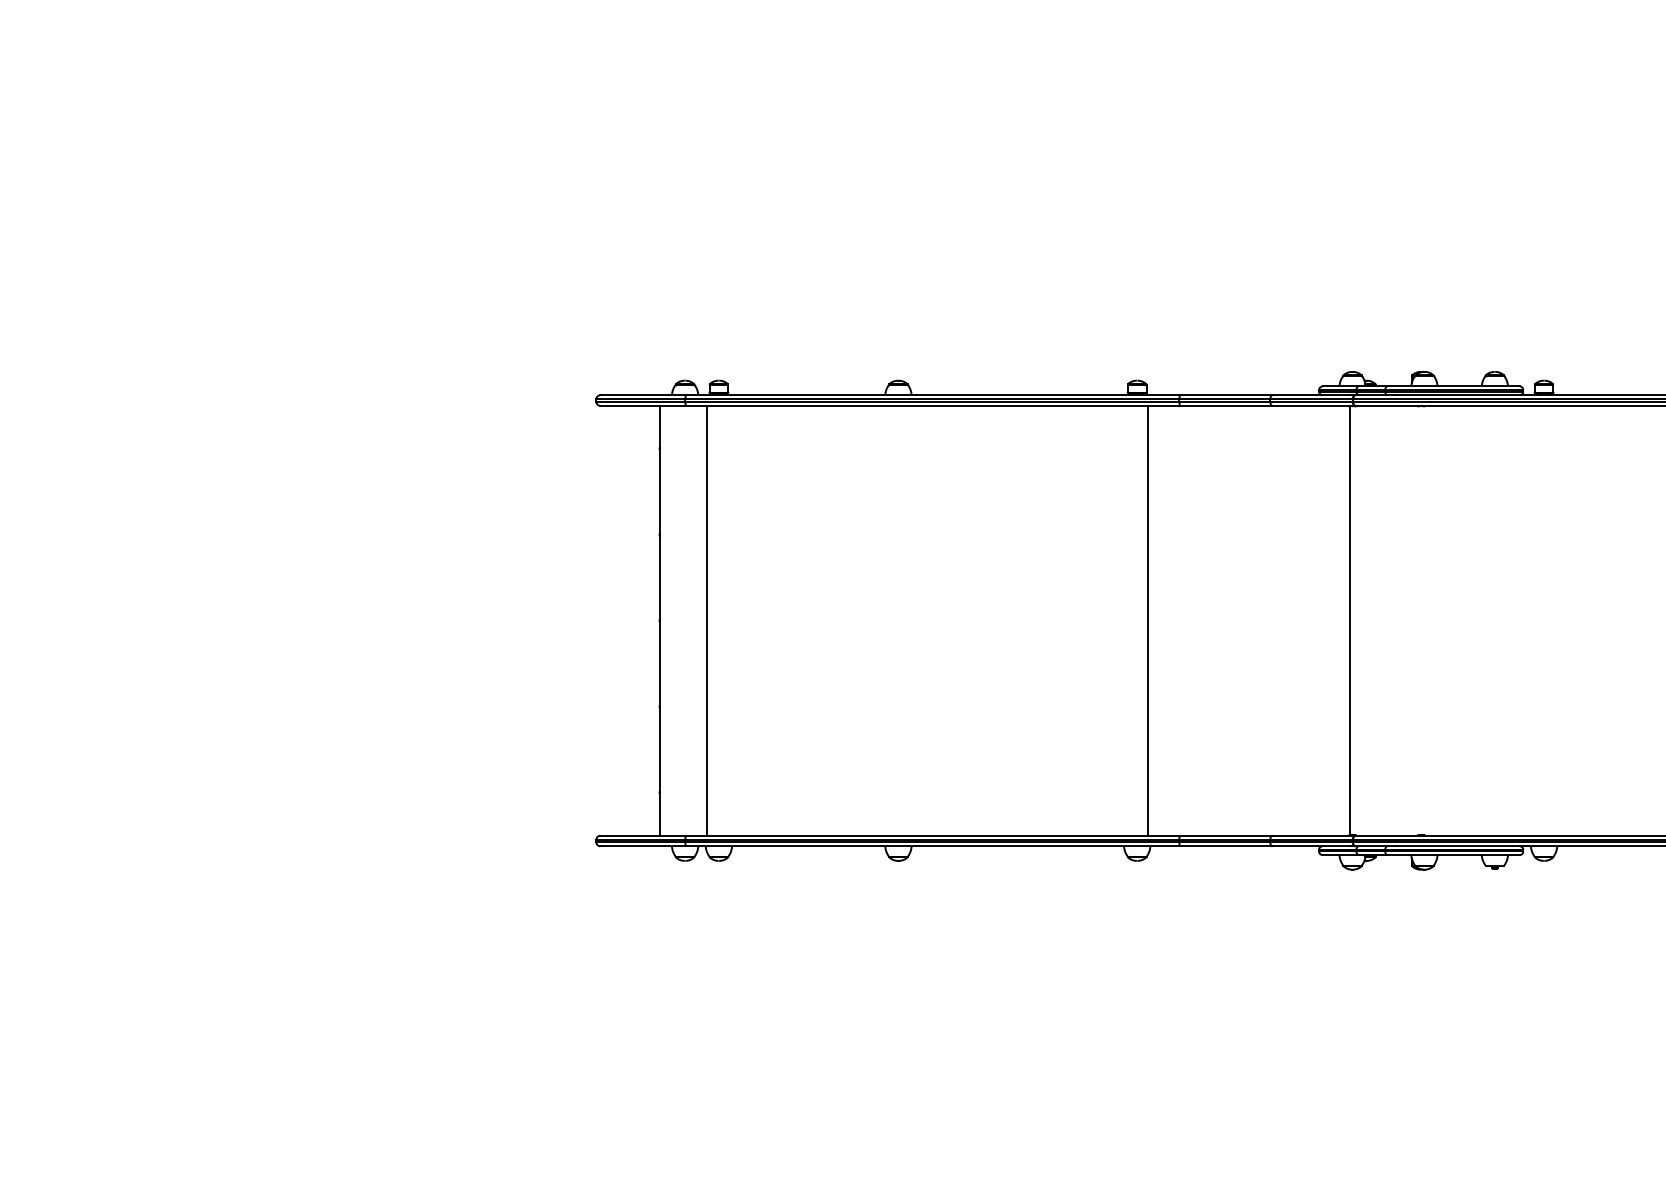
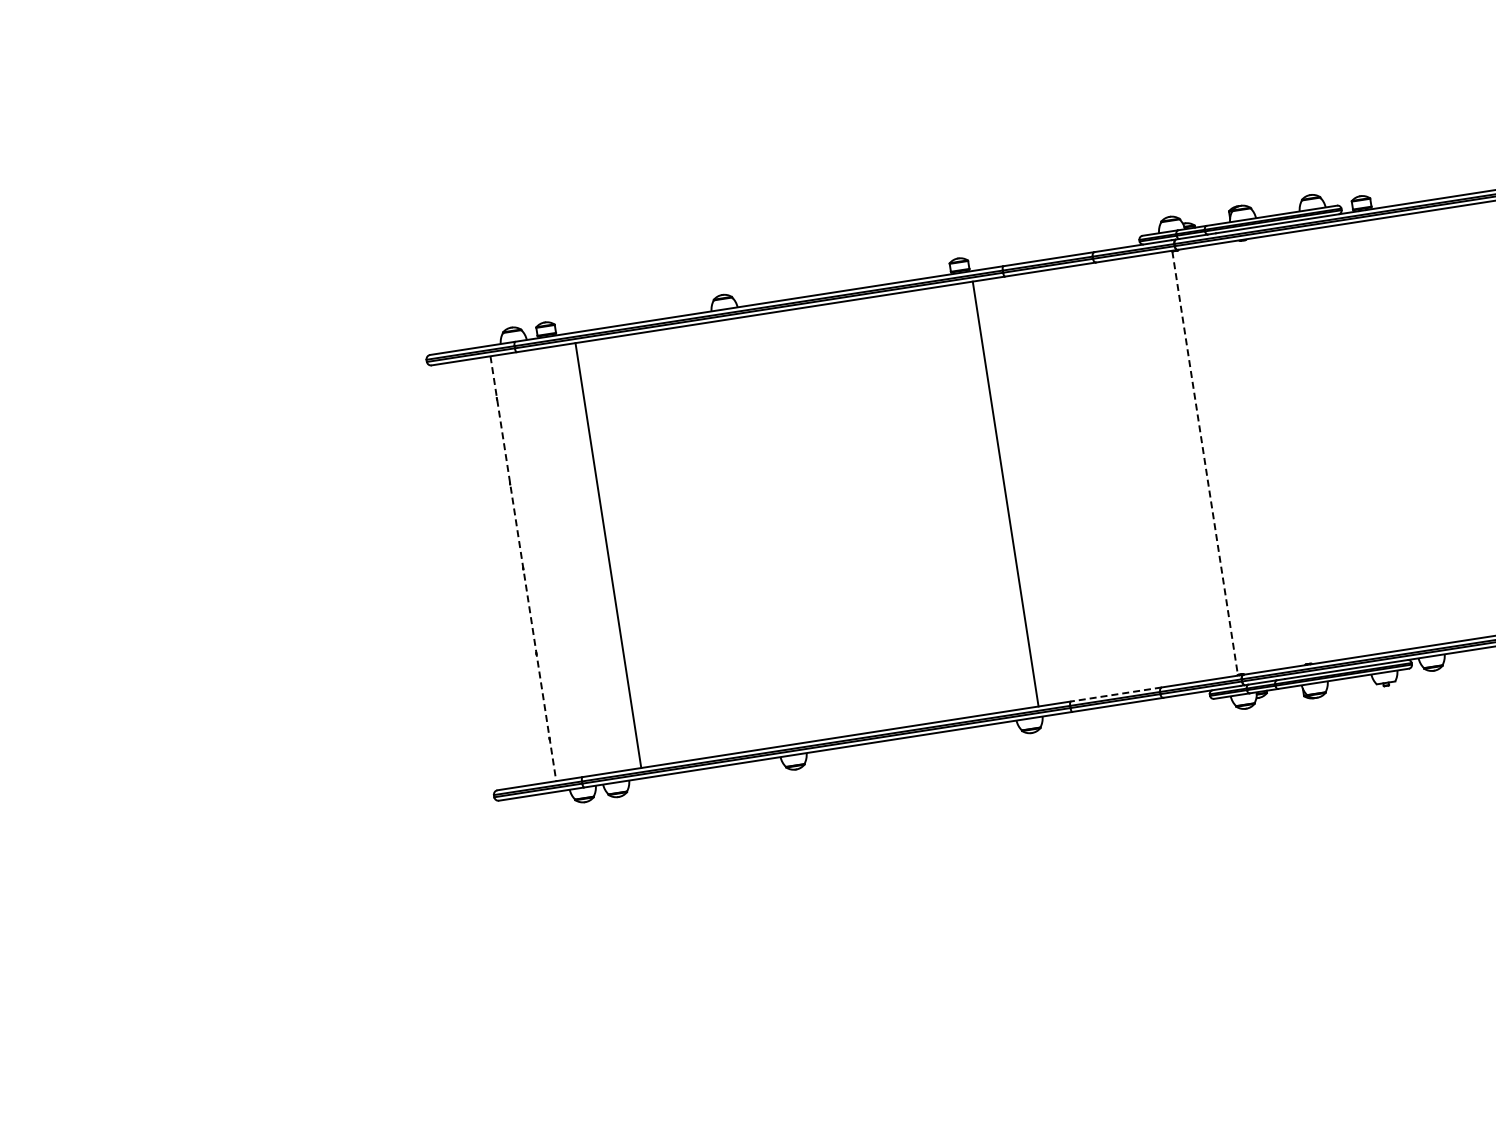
line: (659, 620) -> (522, 568), solid -> dashed
line: (706, 620) -> (607, 555), moved
line: (1349, 621) -> (1204, 463), solid -> dashed
line: (1225, 835) -> (1115, 694), solid -> dashed

